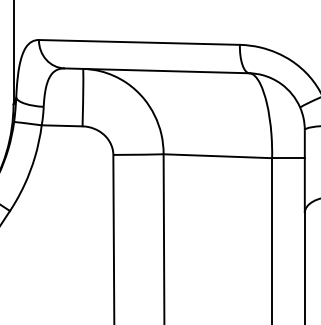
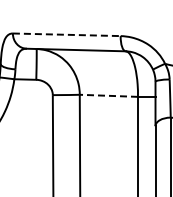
line: (138, 41) -> (66, 34), solid -> dashed
line: (217, 155) -> (108, 95), solid -> dashed

